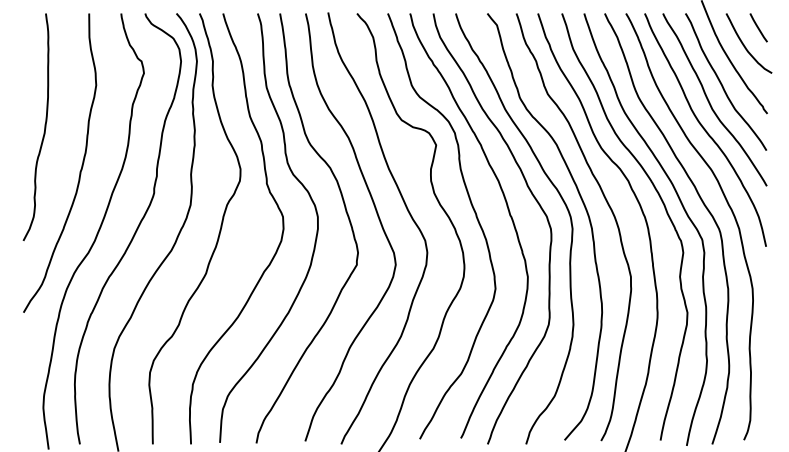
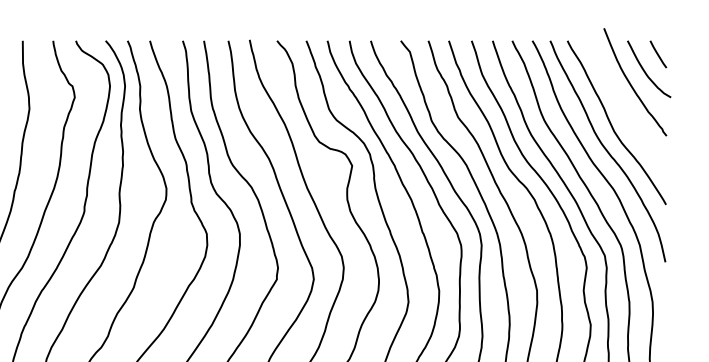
curve: (722, 83) -> (623, 107), removed

